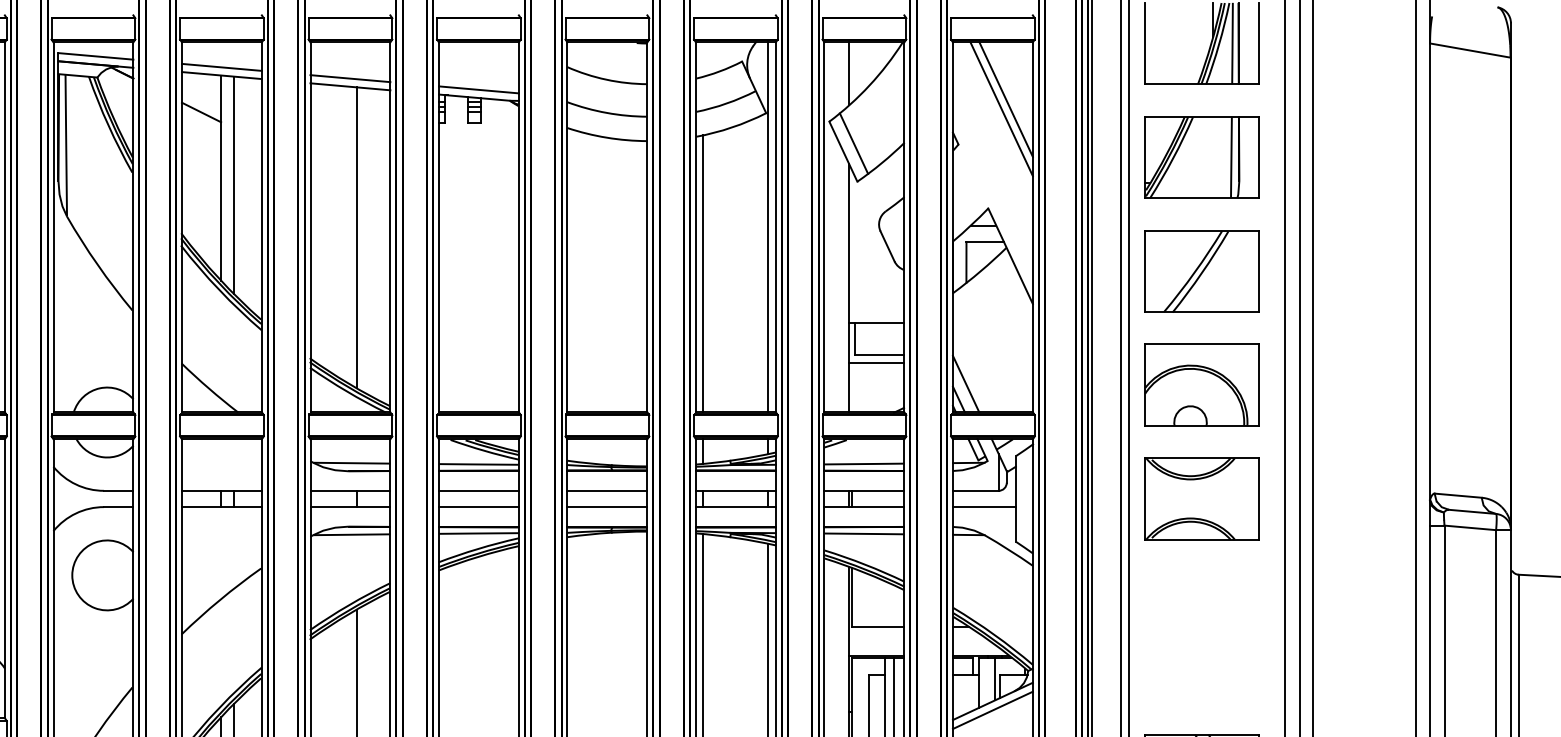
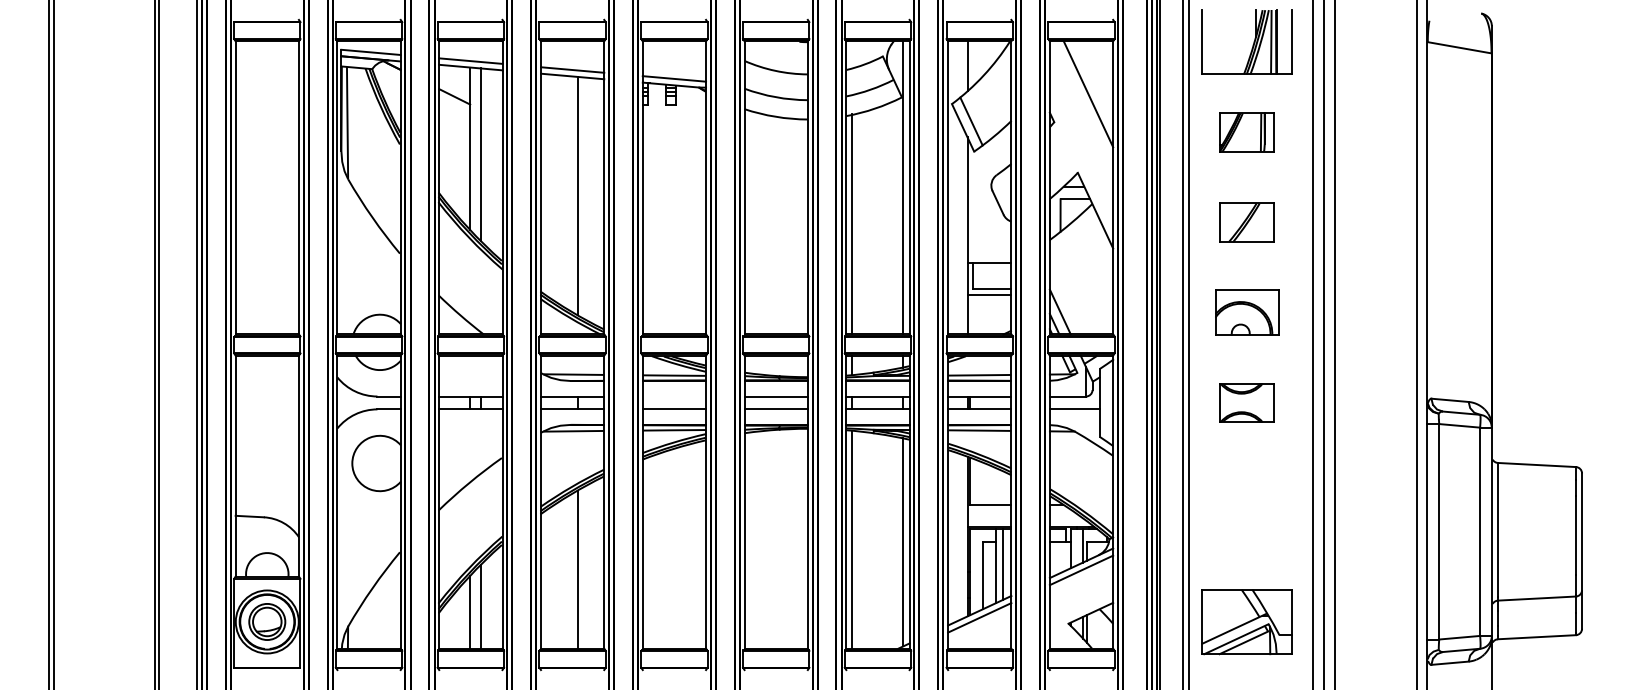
line: (1005, 99) -> (1091, 86), removed
part: (1201, 157) -> (1246, 132), size x0.6
part: (1201, 271) -> (1246, 222), size x0.6
part: (1201, 384) -> (1246, 312), size x0.7
line: (479, 490) -> (674, 396), removed
part: (1201, 498) -> (1246, 402), size x0.6

